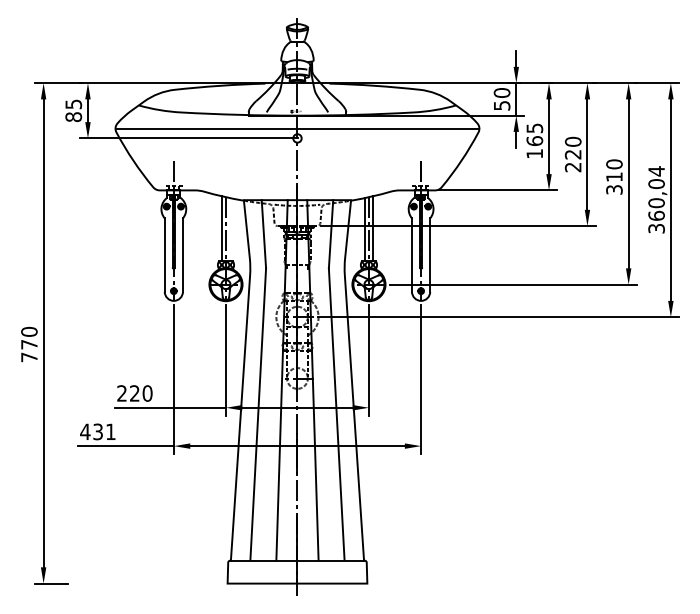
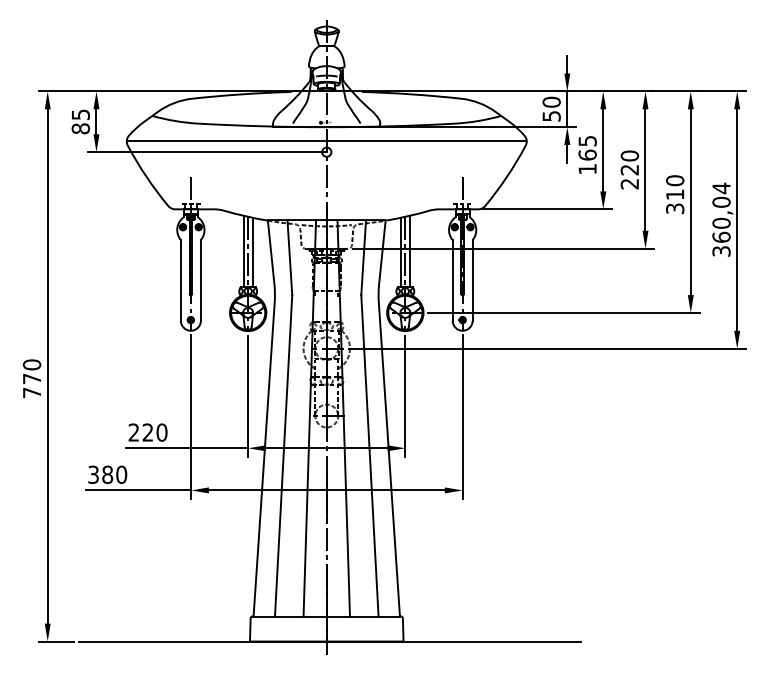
line: (230, 229) -> (253, 252), added
text: (97, 431) -> (106, 474), 431 -> 380
line: (299, 583) -> (328, 641), added

